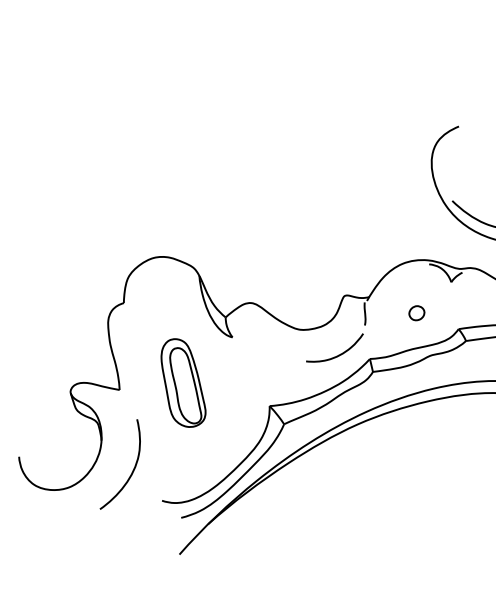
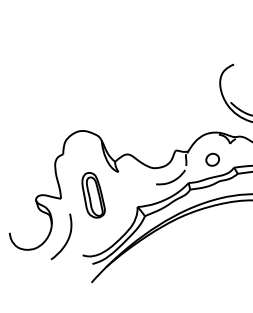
part: (416, 312) -> (212, 159), size x1.67

